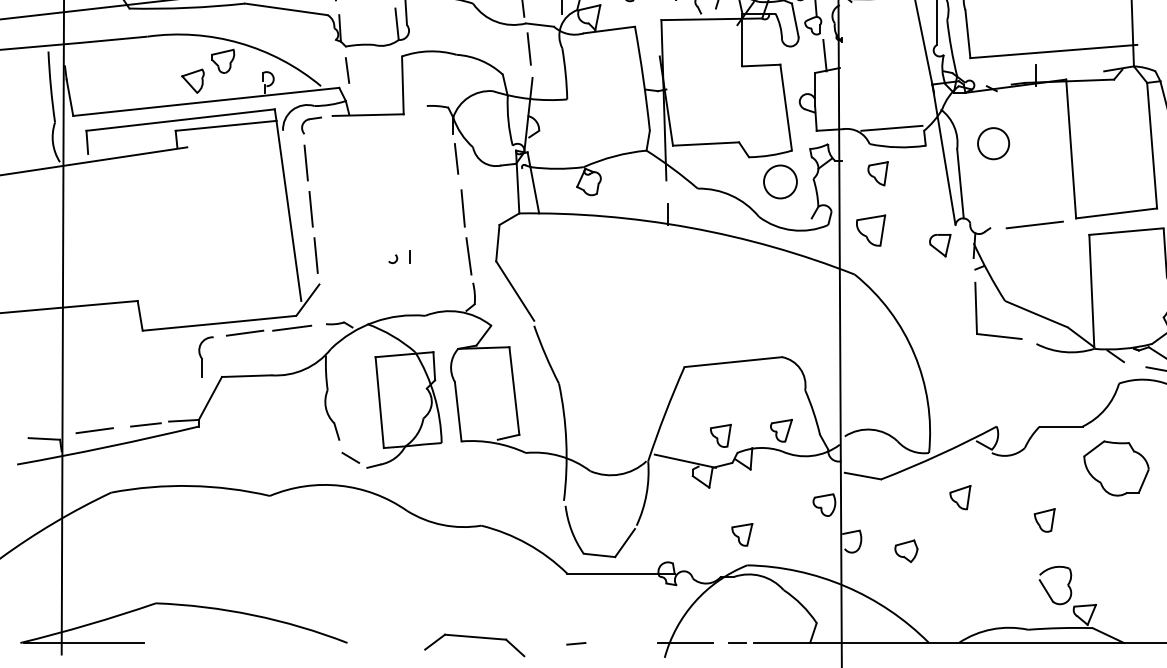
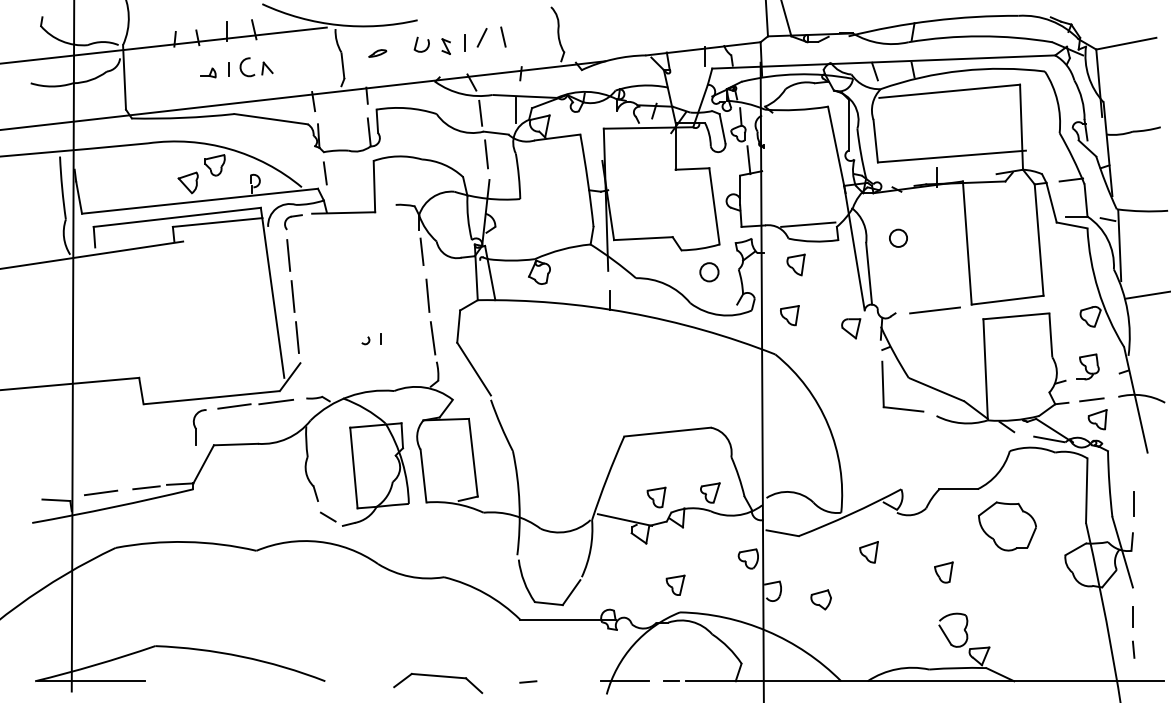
circle: (993, 142) -> (898, 237), size x0.62
circle: (780, 182) -> (709, 272), size x0.62
part: (870, 230) -> (789, 315), size x0.71

